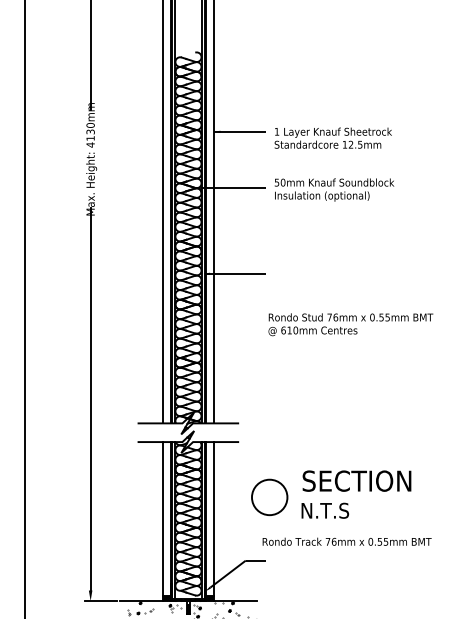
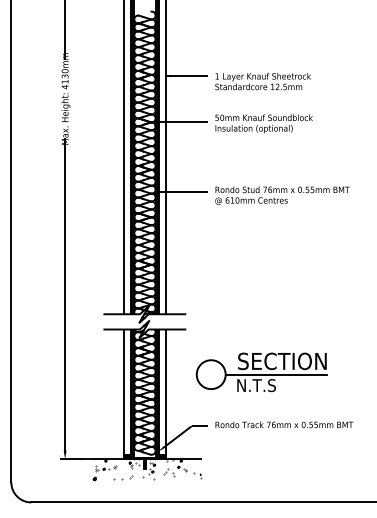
text: (350, 324) -> (282, 195), moved
line: (349, 497) -> (276, 374), added
text: (347, 541) -> (284, 424), moved

